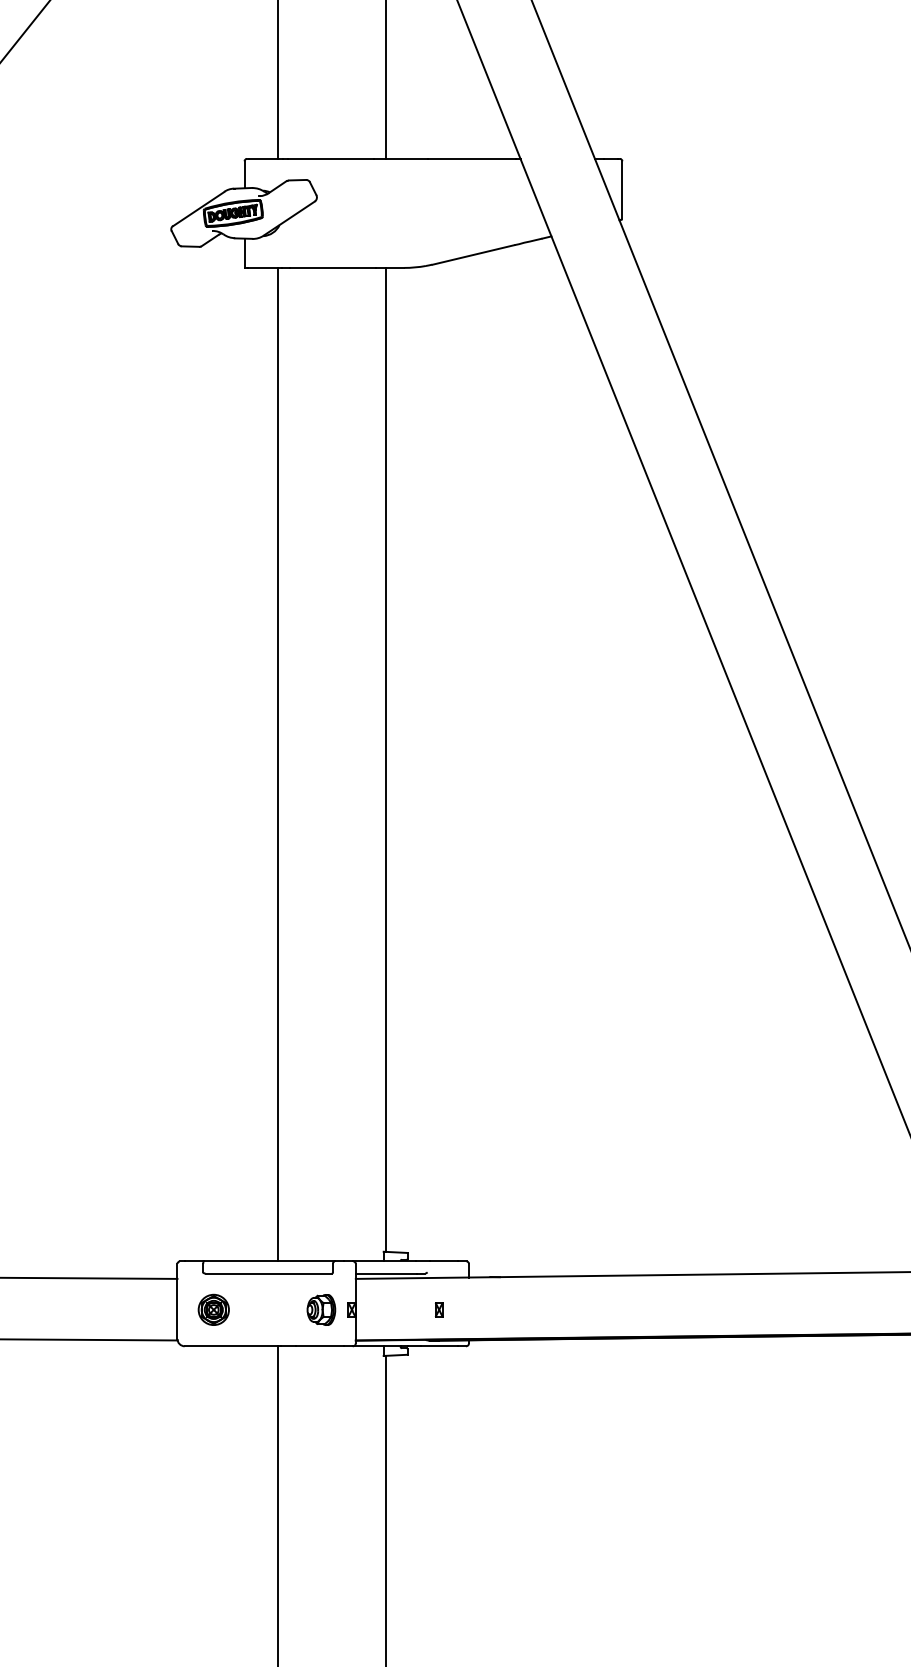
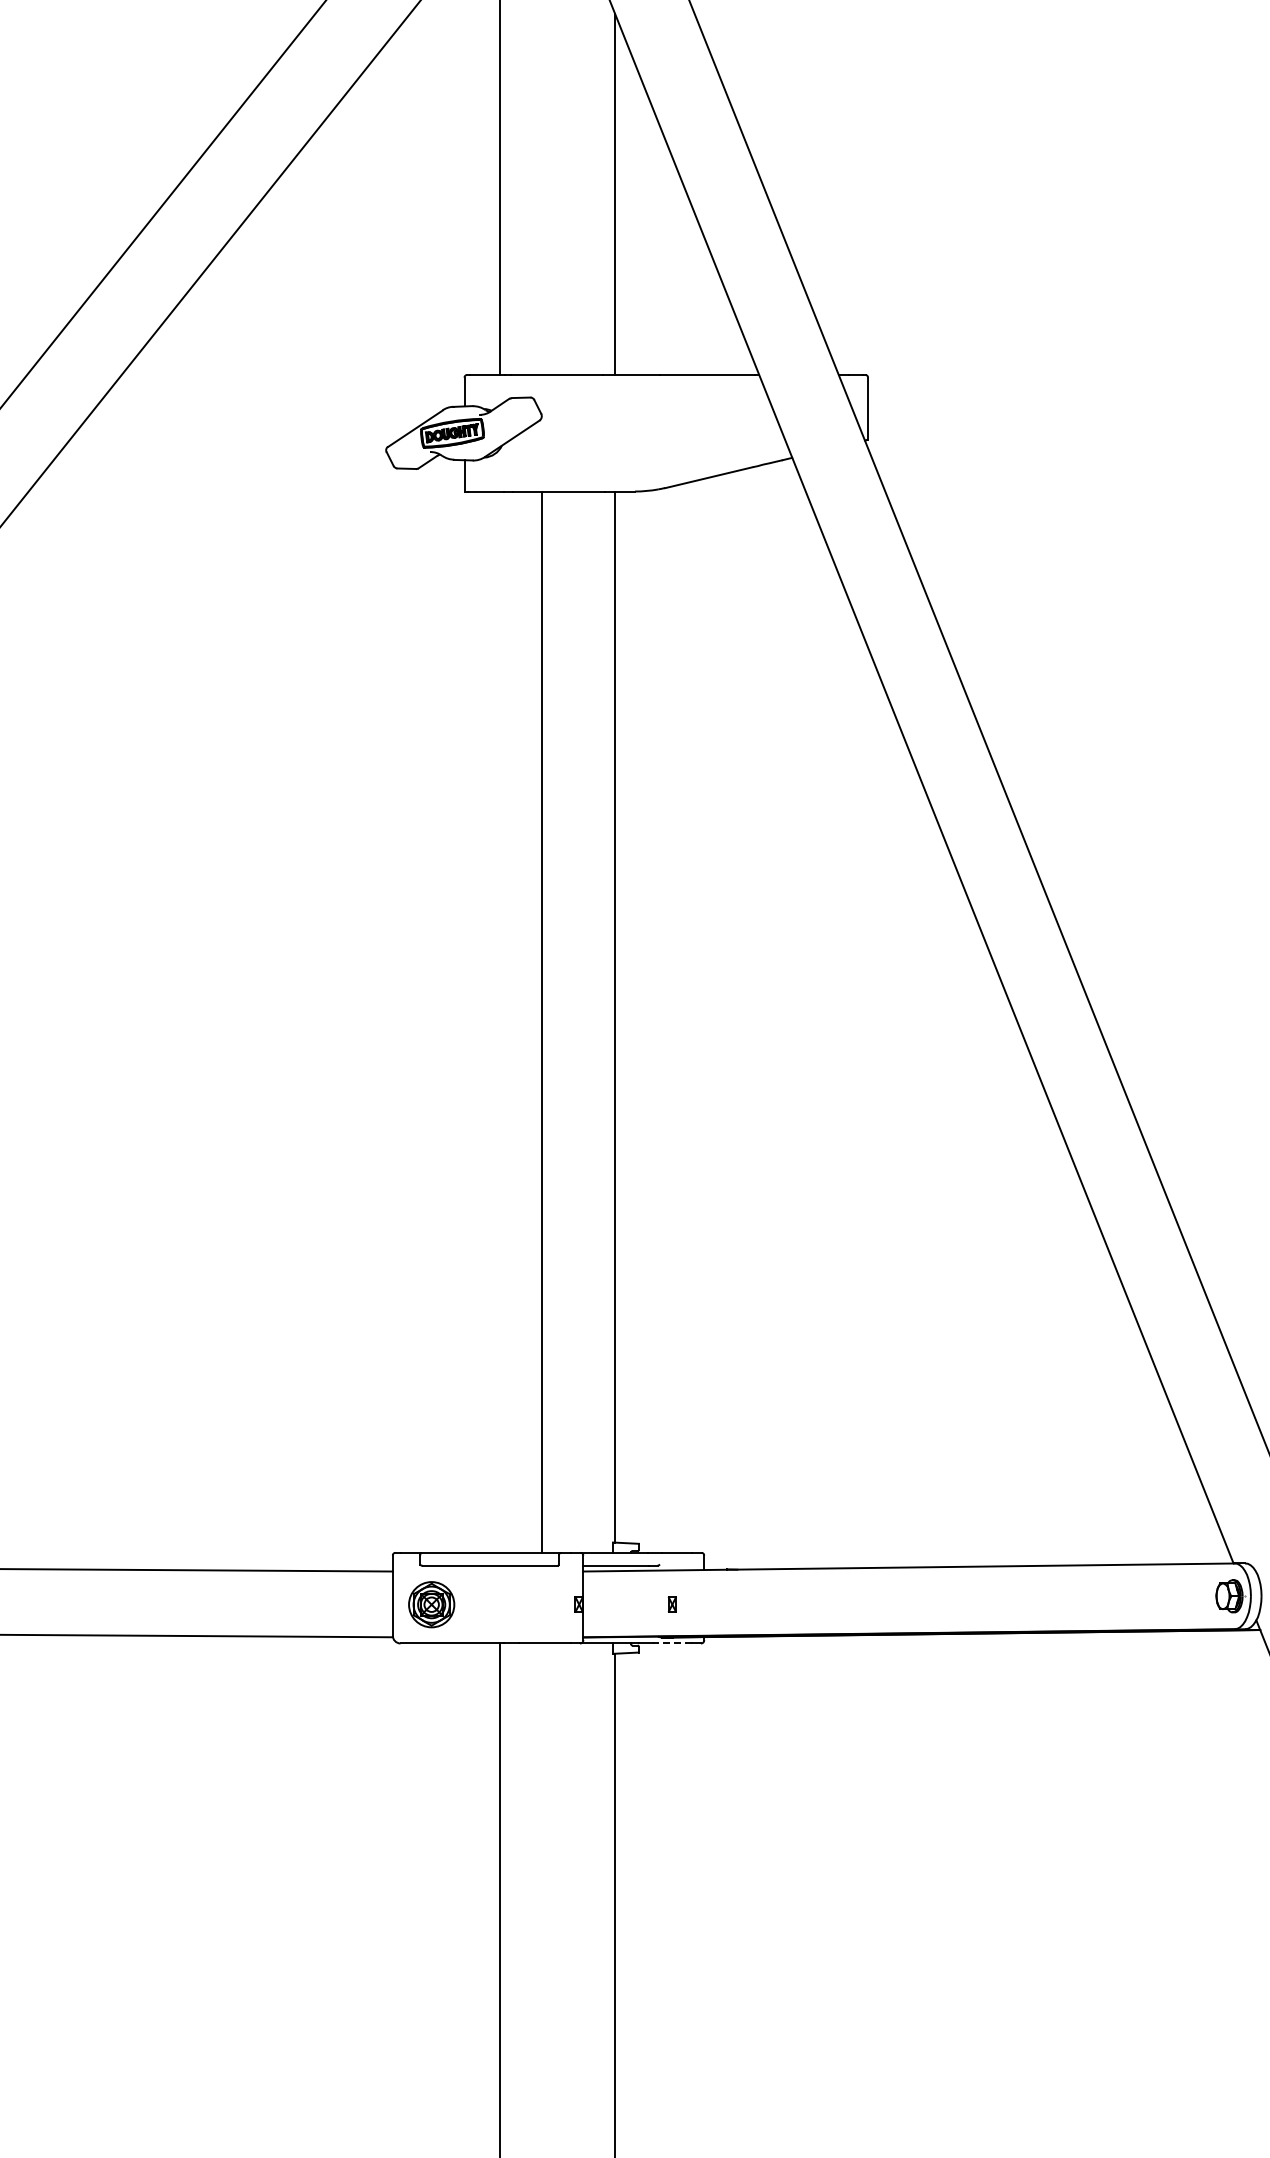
line: (277, 764) -> (541, 1021), moved
part: (213, 1309) -> (431, 1604), size x1.4
part: (321, 1309) -> (546, 1604), removed
line: (439, 1346) -> (672, 1643), solid -> dashed

